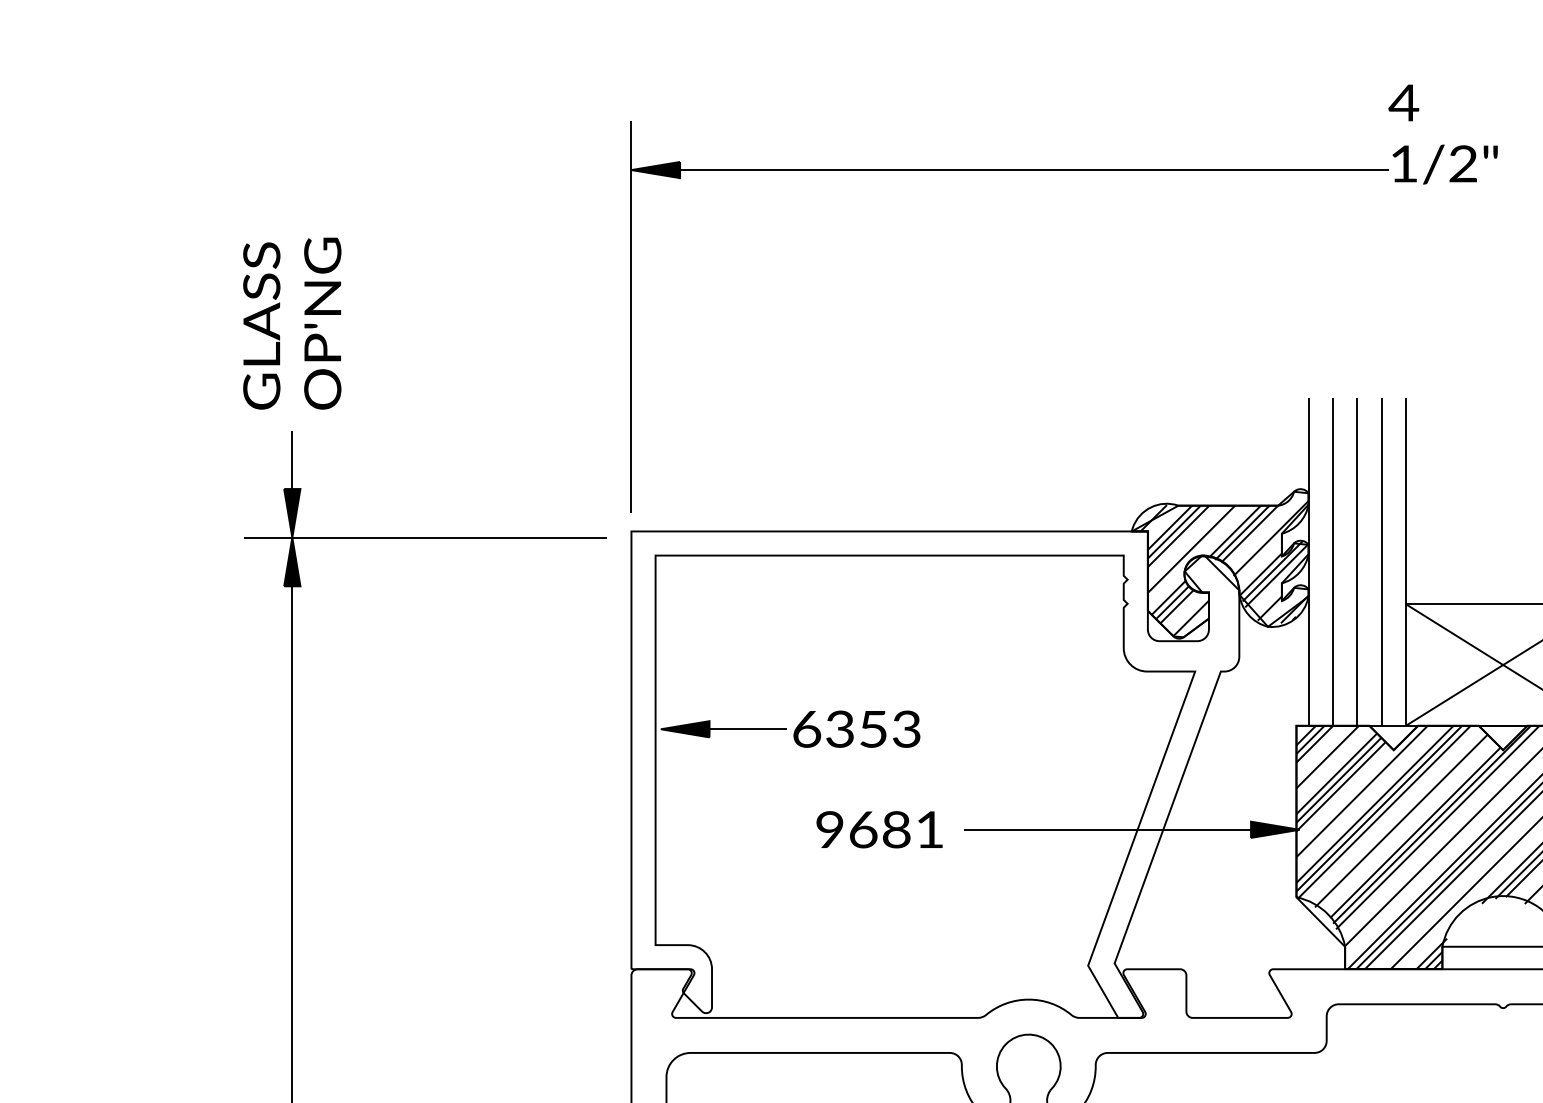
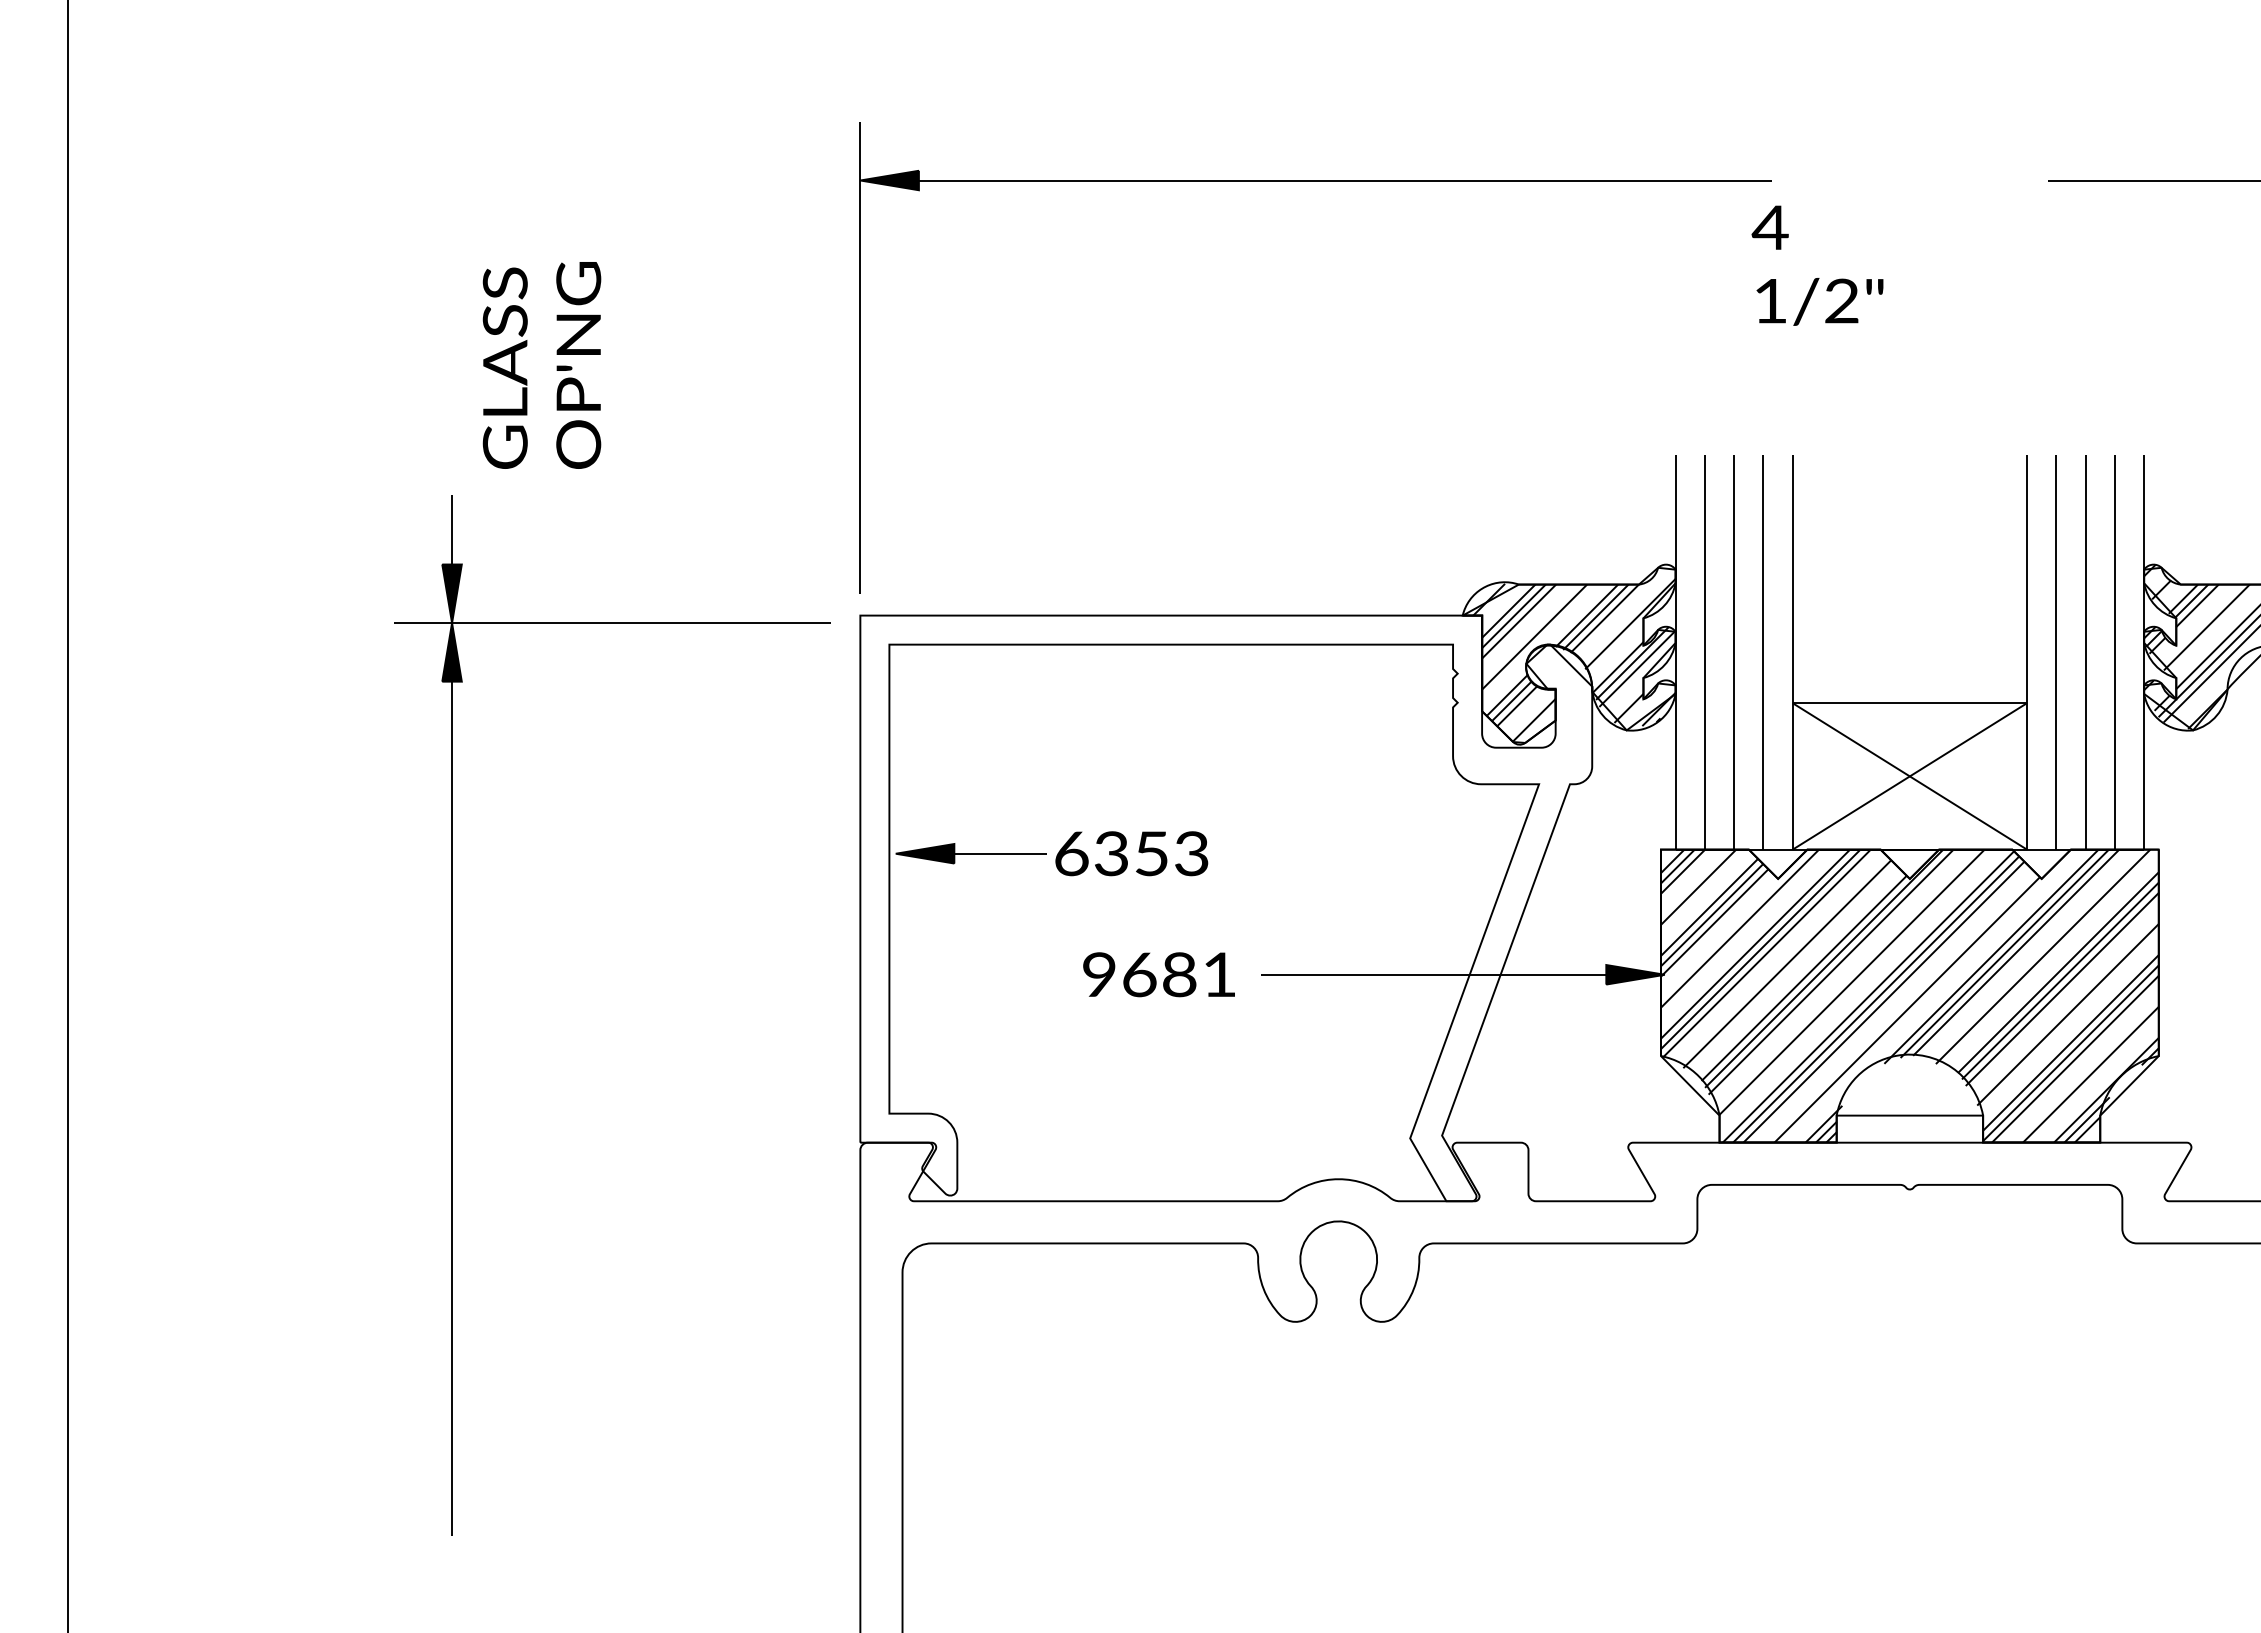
text: (1443, 134) -> (1817, 265), moved
text: (291, 323) -> (541, 365), moved

